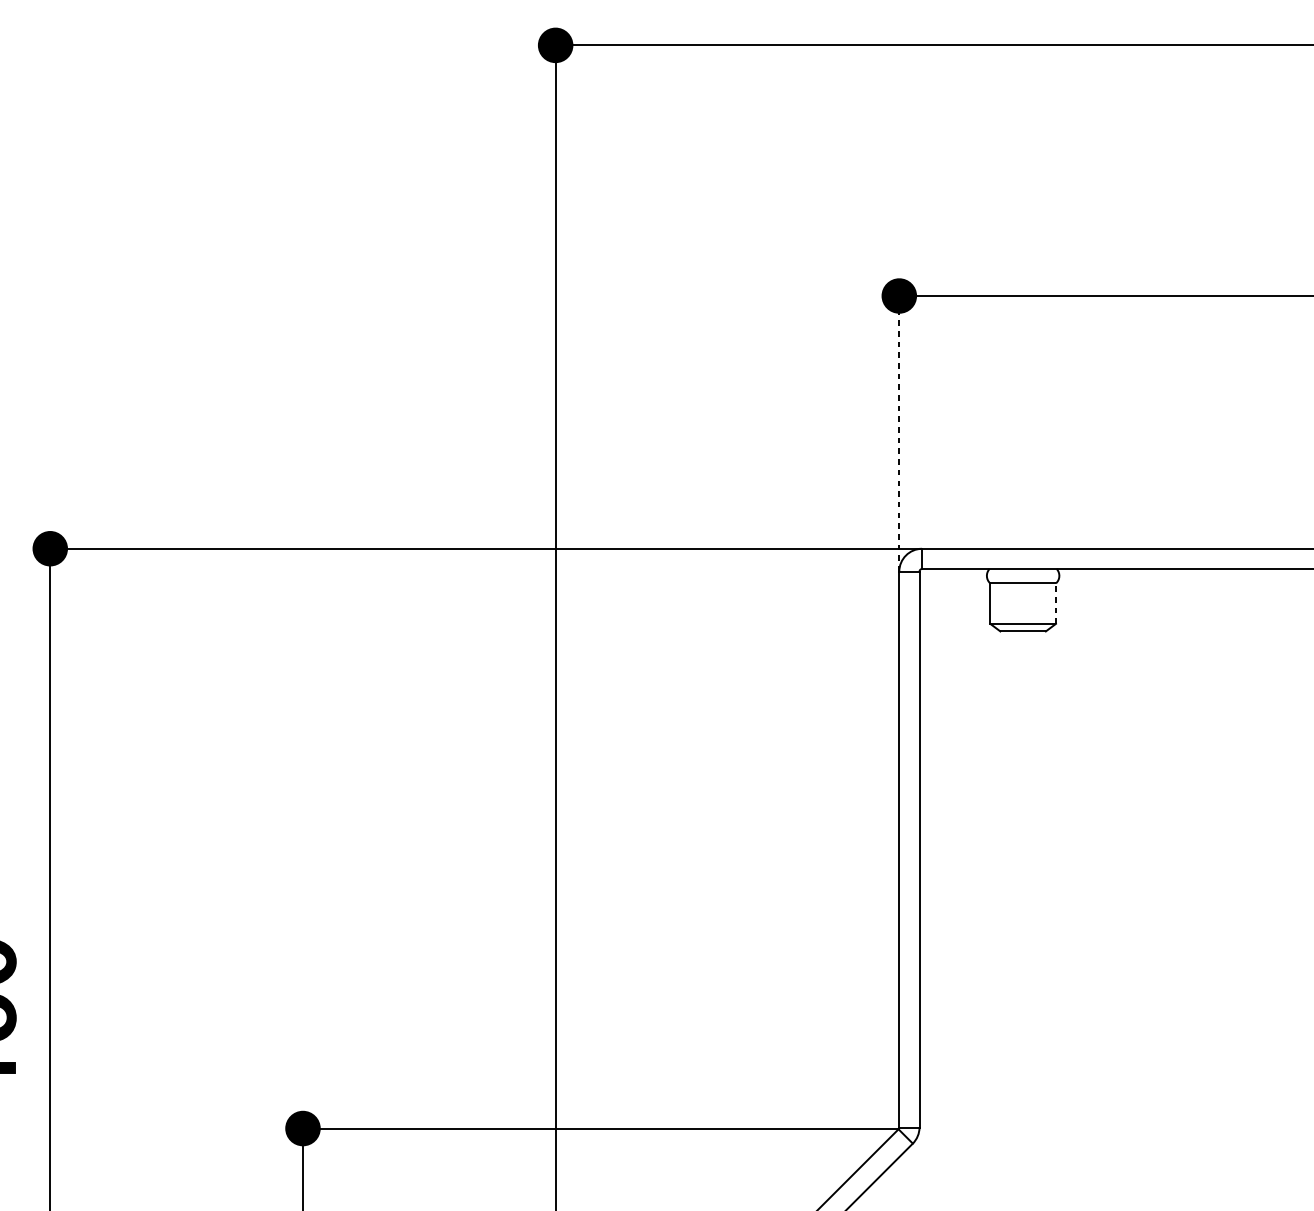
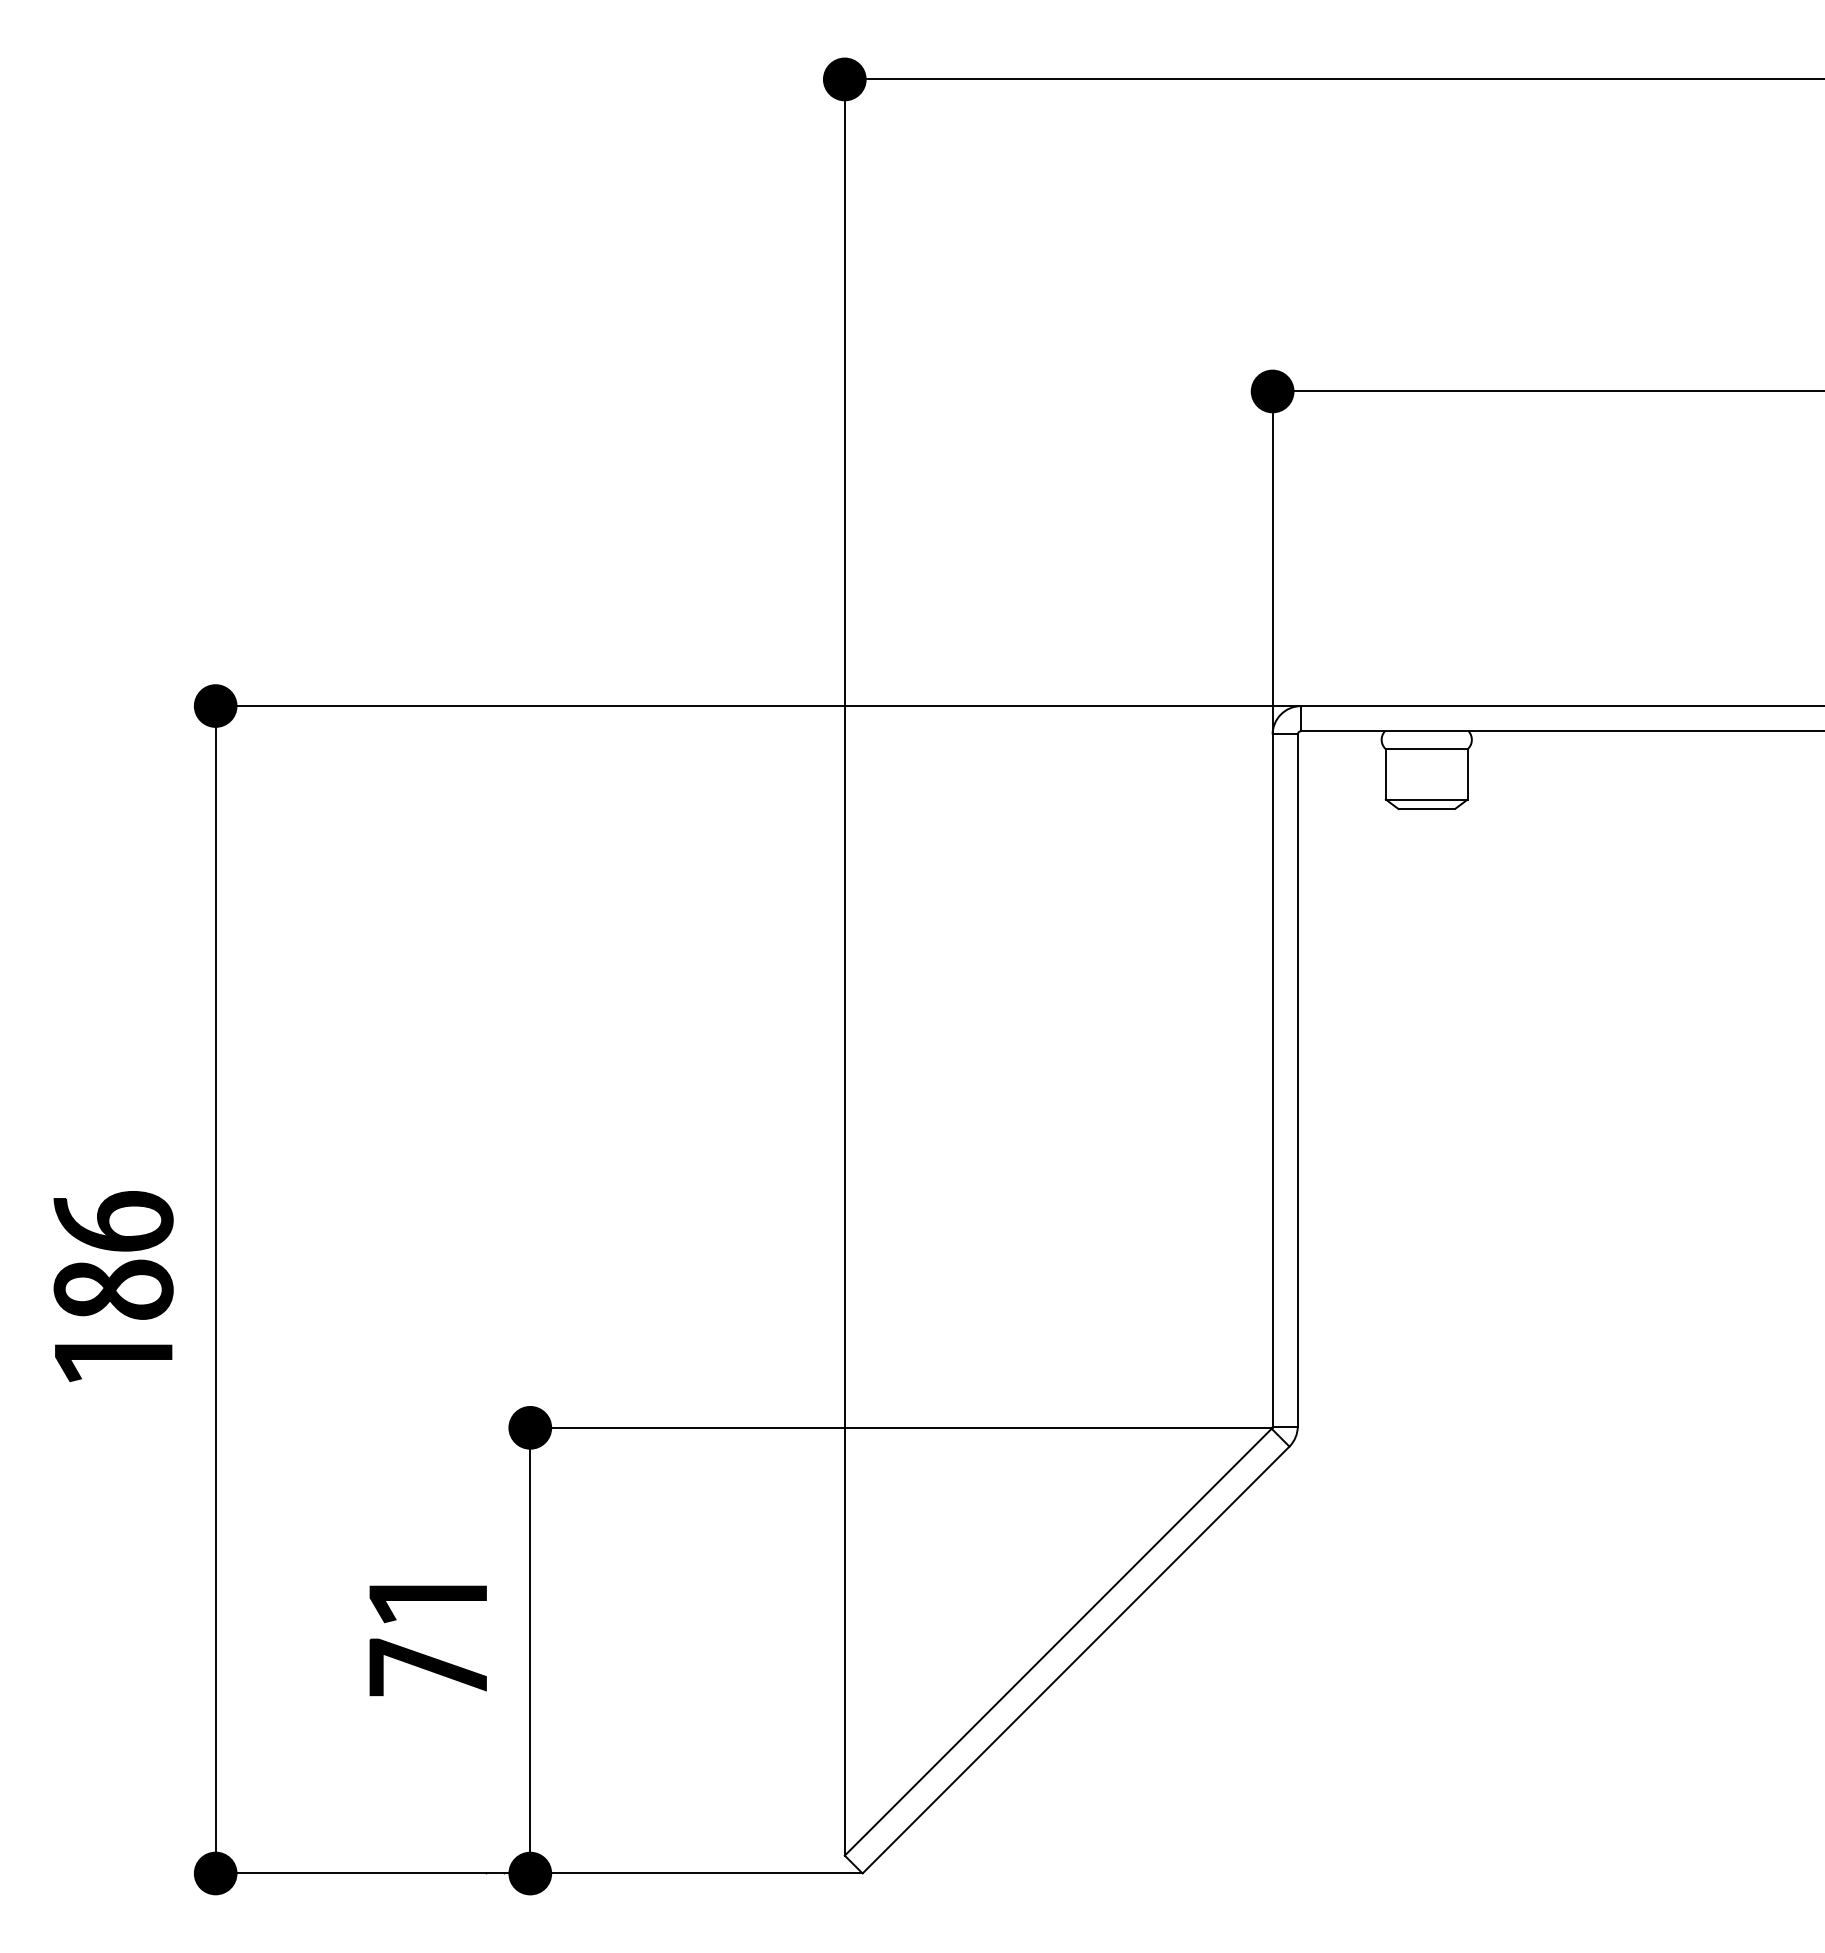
line: (899, 433) -> (1272, 562), dashed -> solid
line: (1055, 602) -> (1467, 773), dashed -> solid

